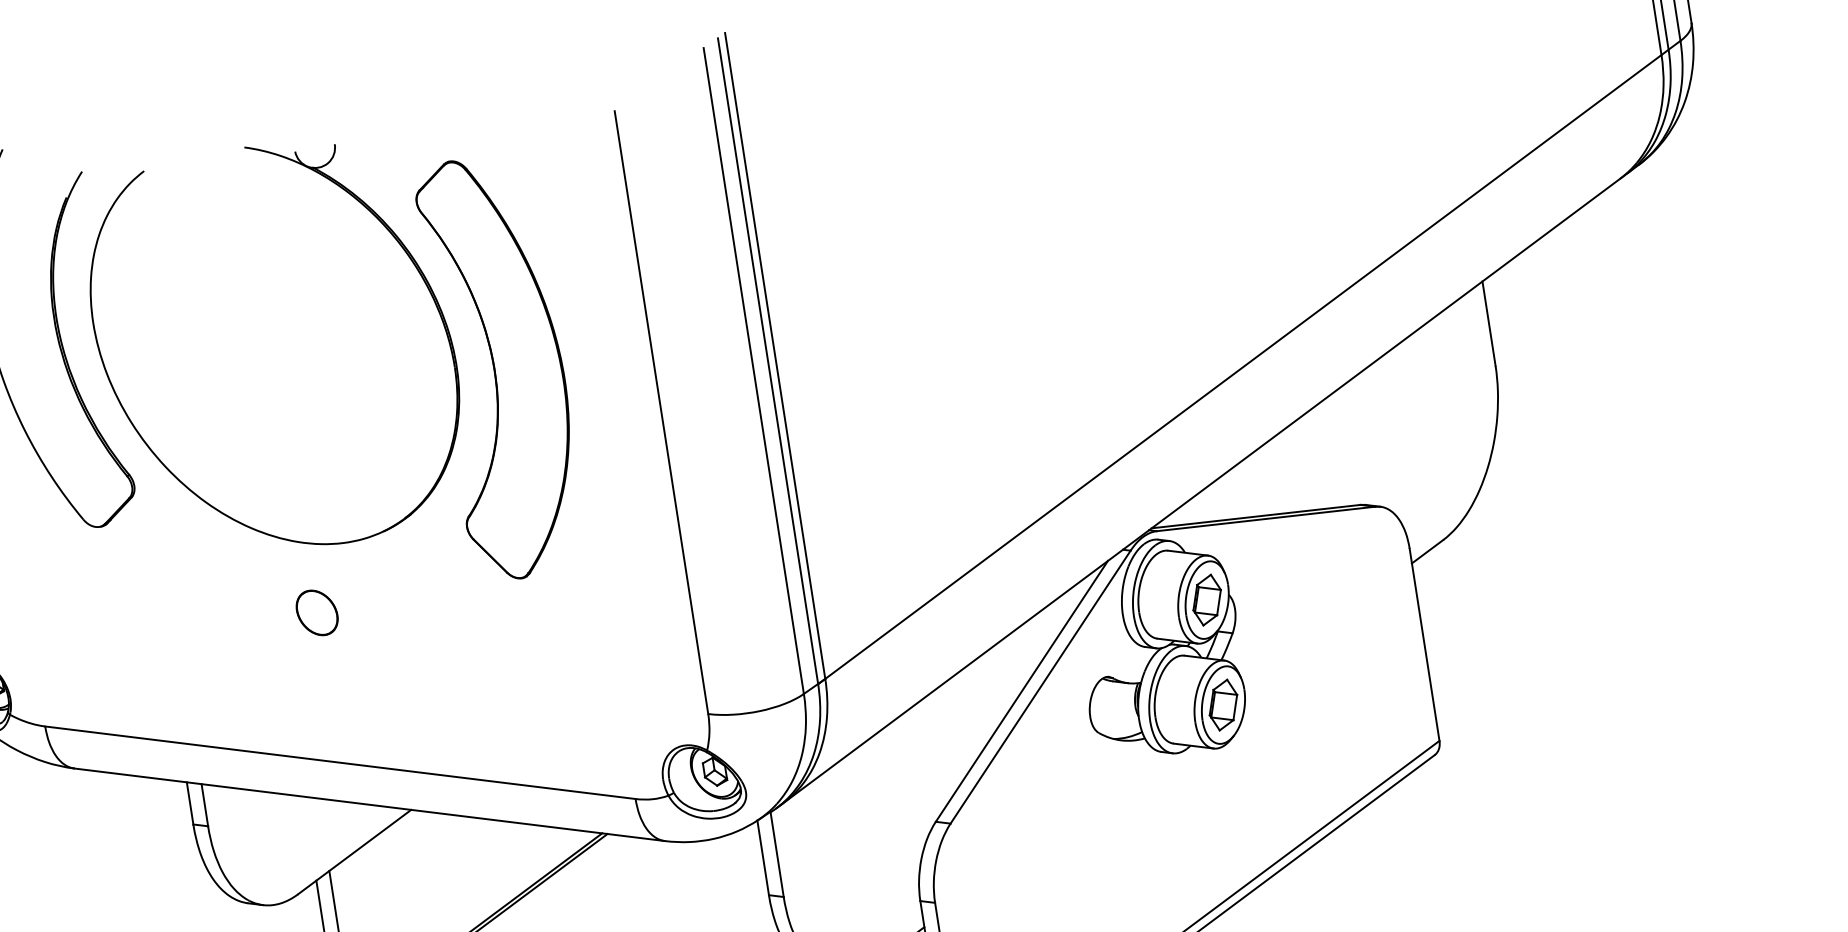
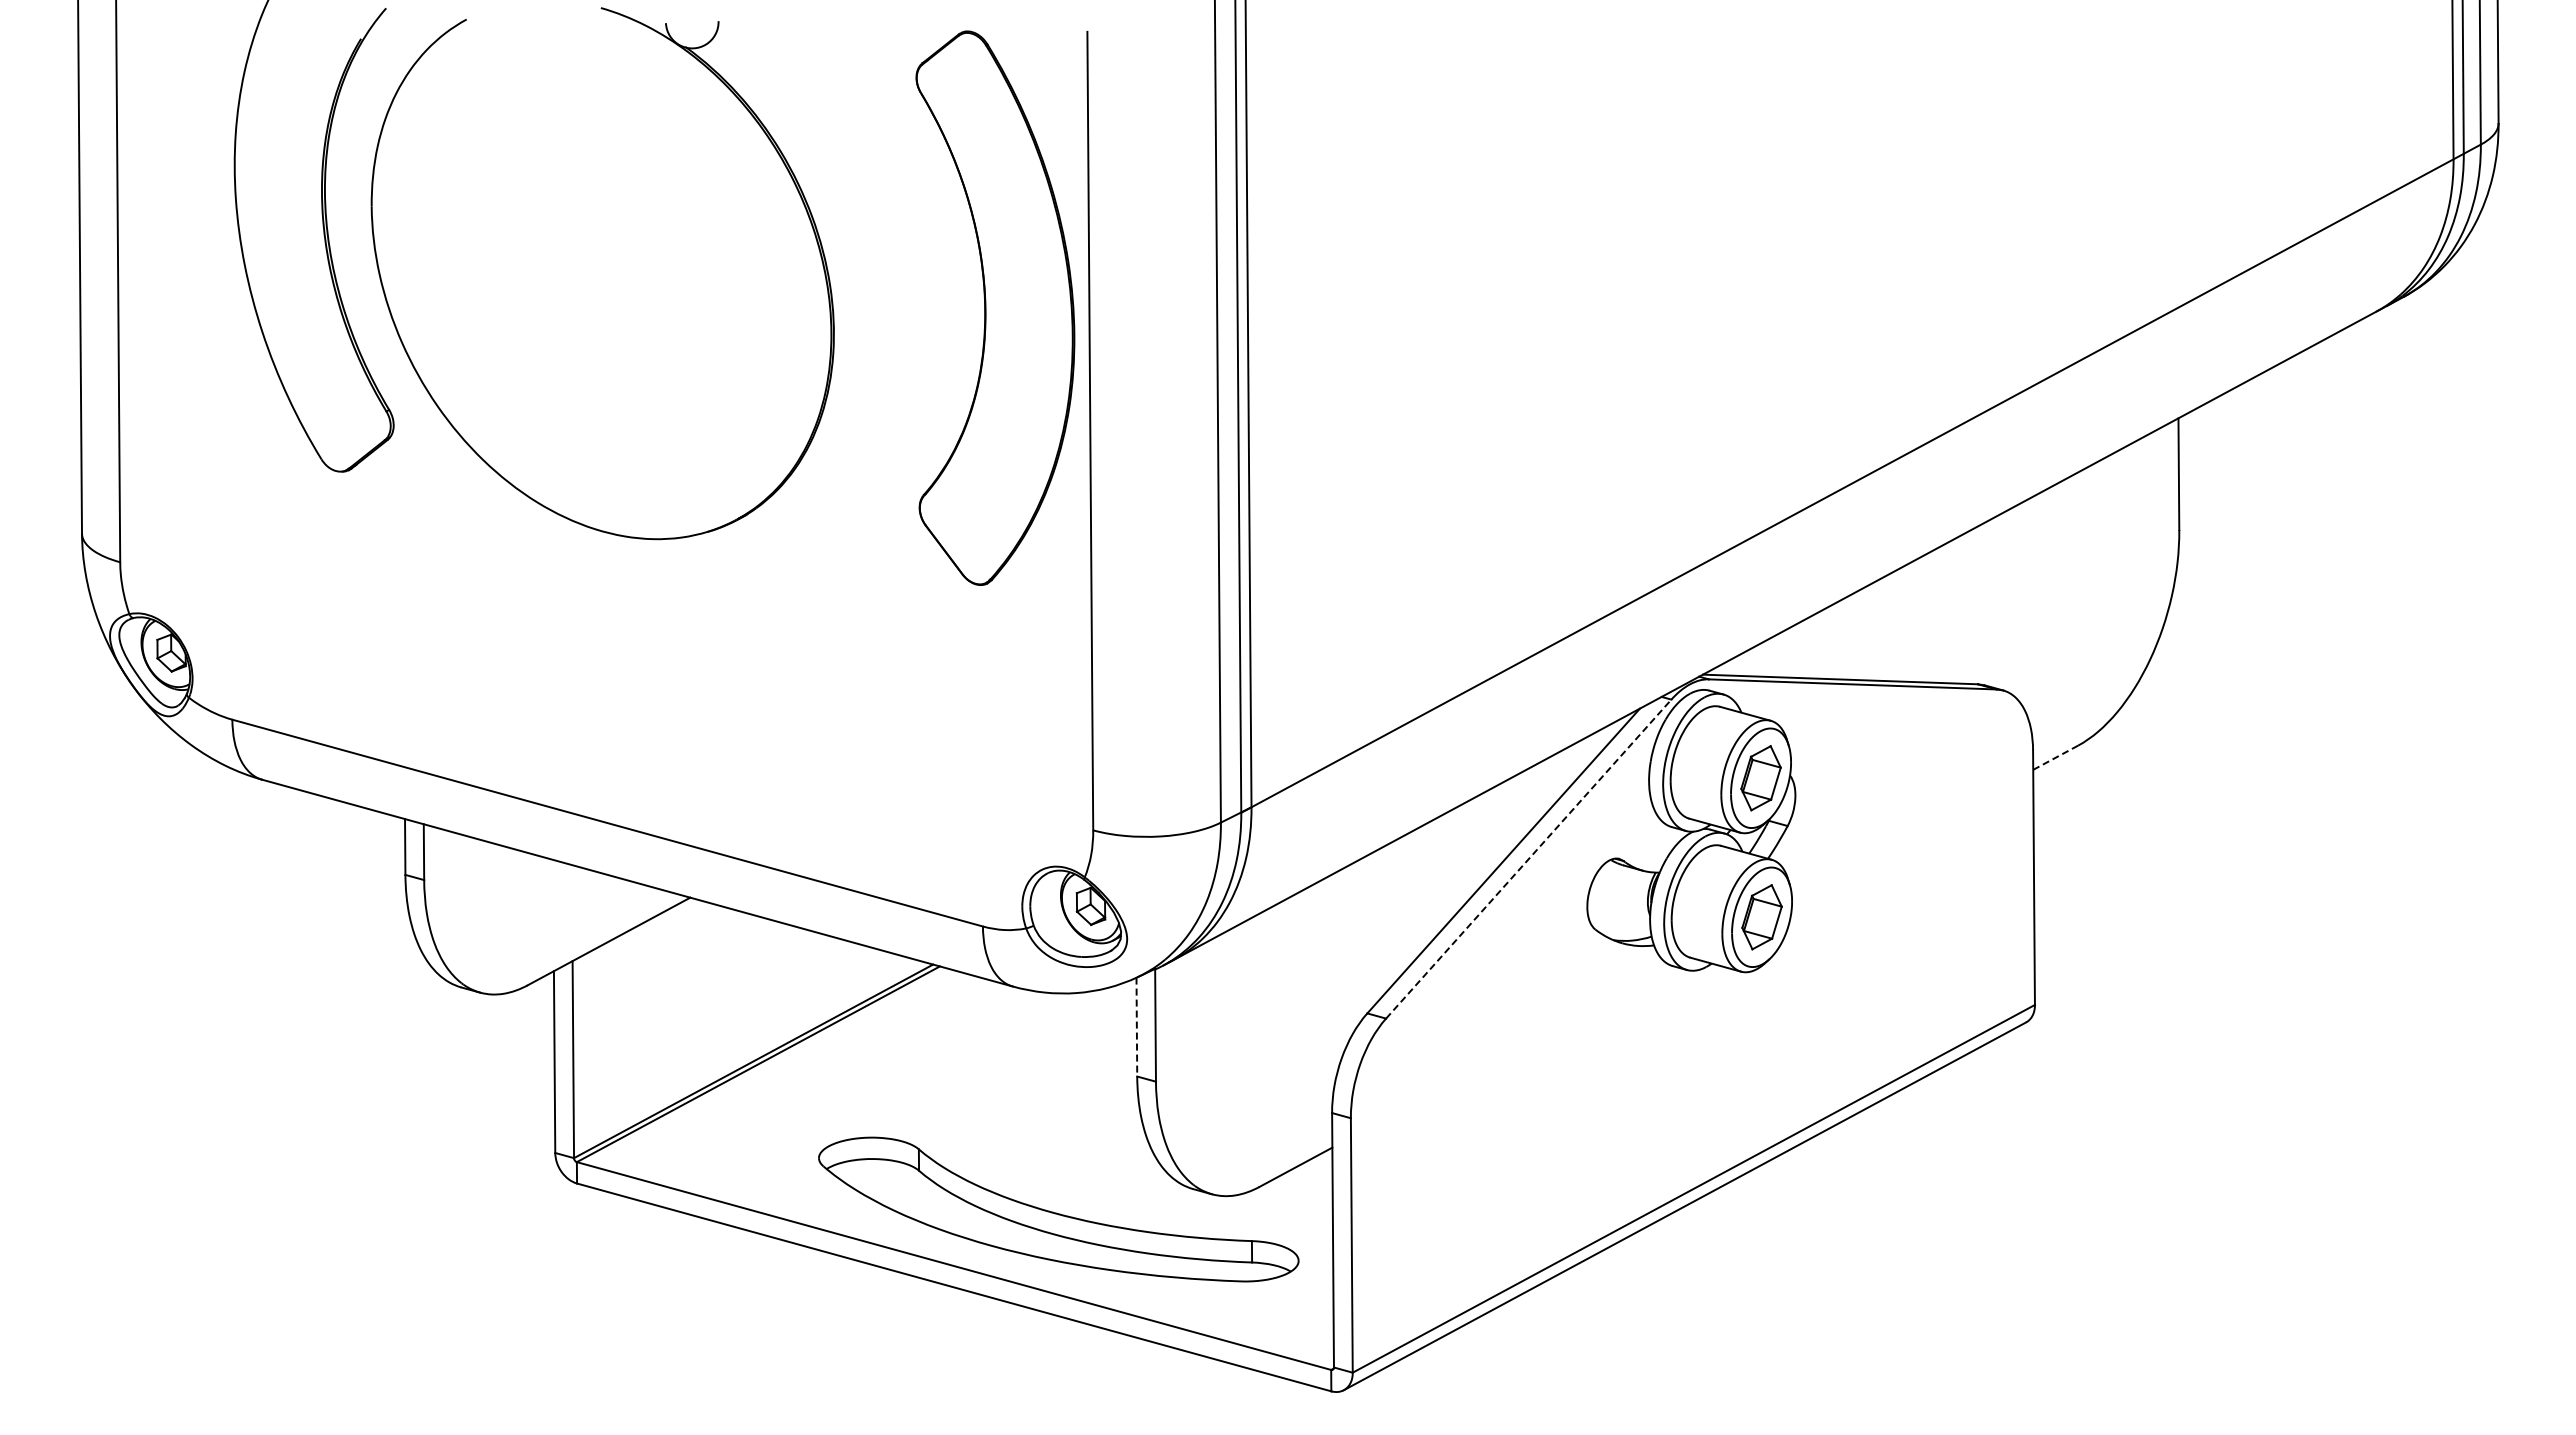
part: (501, 366) -> (995, 307), moved
line: (1427, 551) -> (2055, 757), solid -> dashed
part: (316, 612) -> (605, 624), removed
line: (1040, 687) -> (1528, 859), solid -> dashed
line: (762, 858) -> (1136, 1027), solid -> dashed

